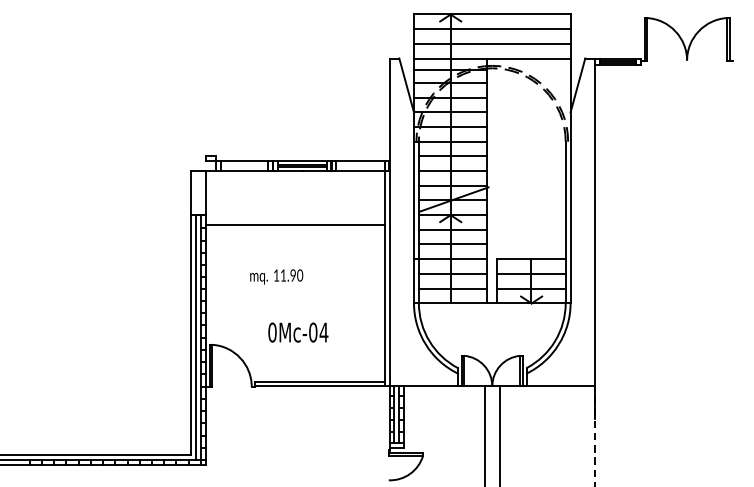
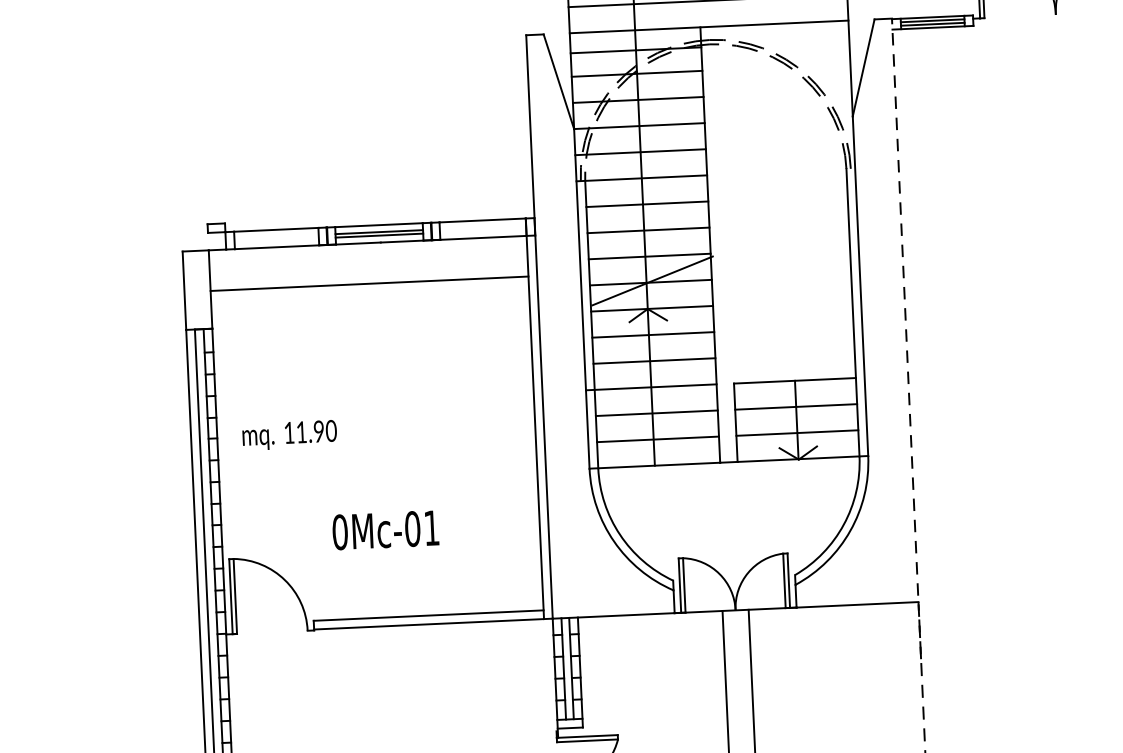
line: (295, 224) -> (369, 283), moved
line: (595, 238) -> (907, 338), solid -> dashed
text: (276, 276) -> (289, 434), moved
text: (323, 332) -> (430, 528), 0Mc-04 -> 0Mc-01

